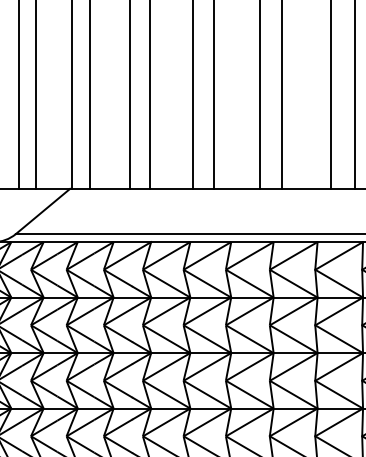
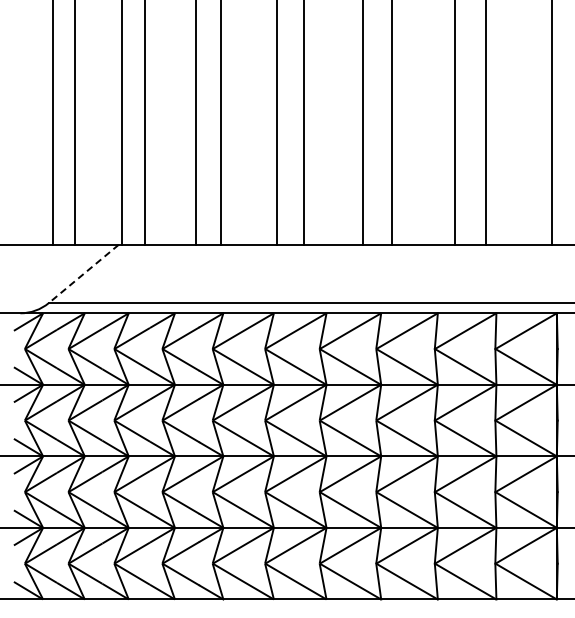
line: (42, 211) -> (83, 274), solid -> dashed

